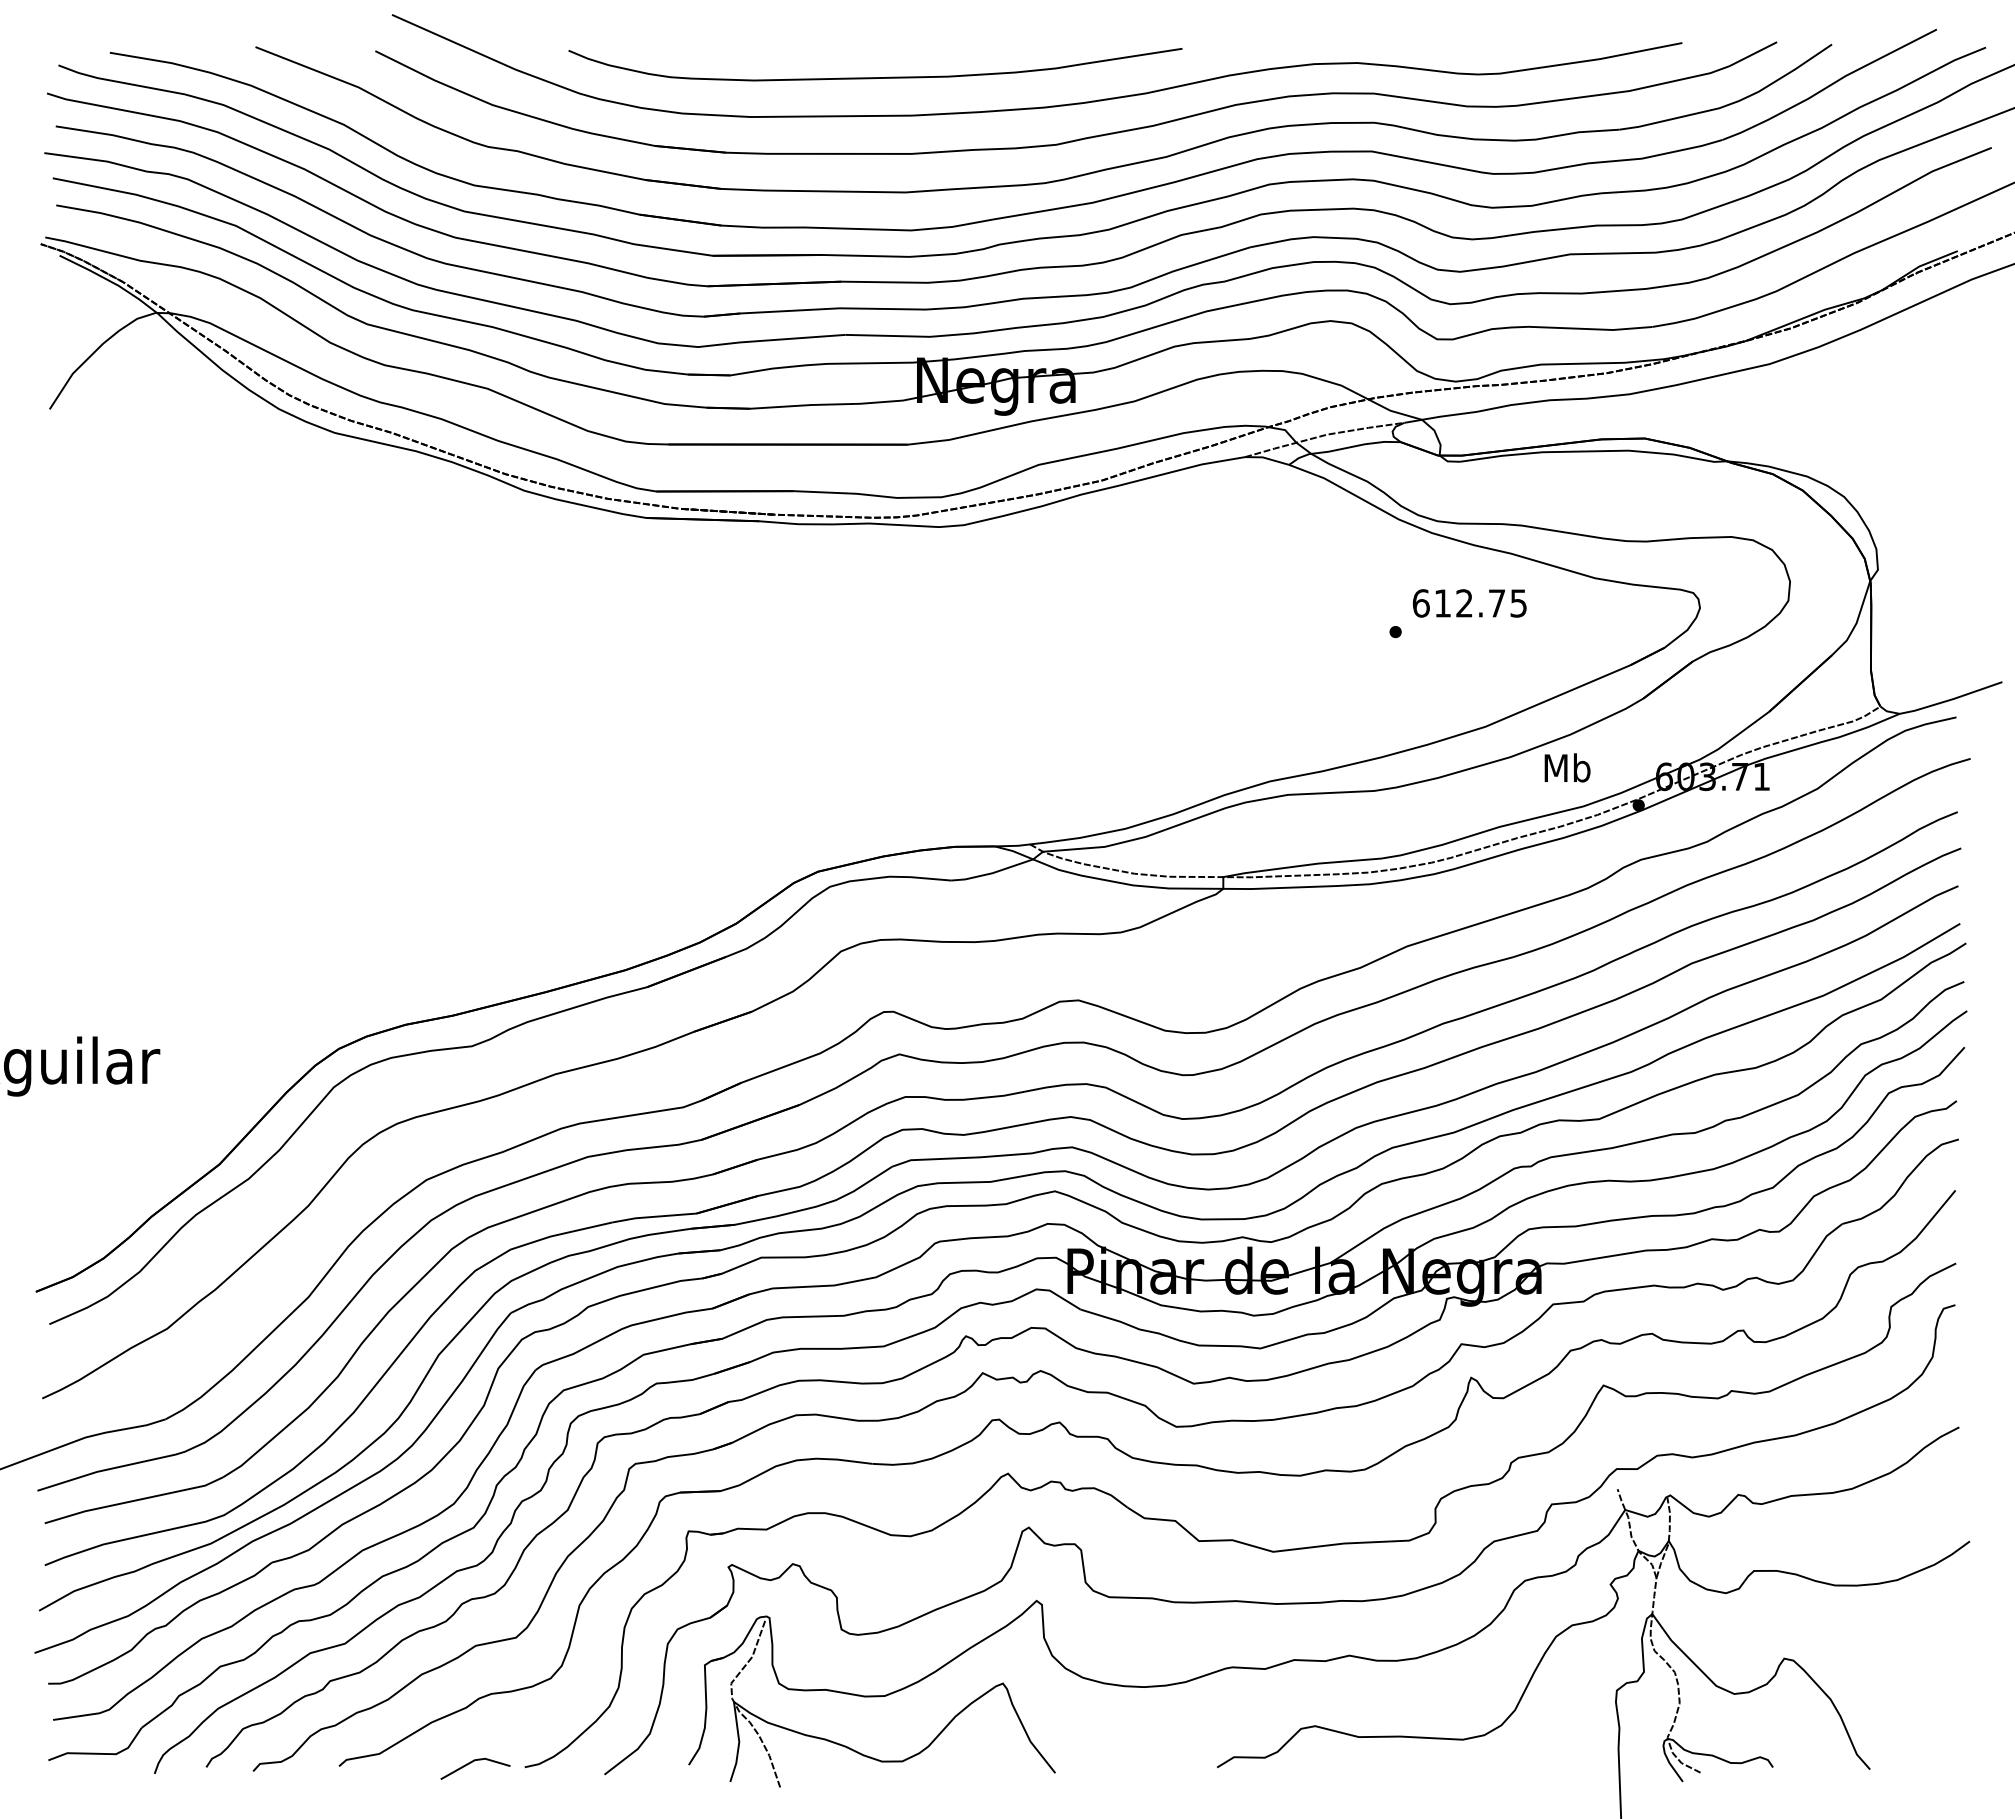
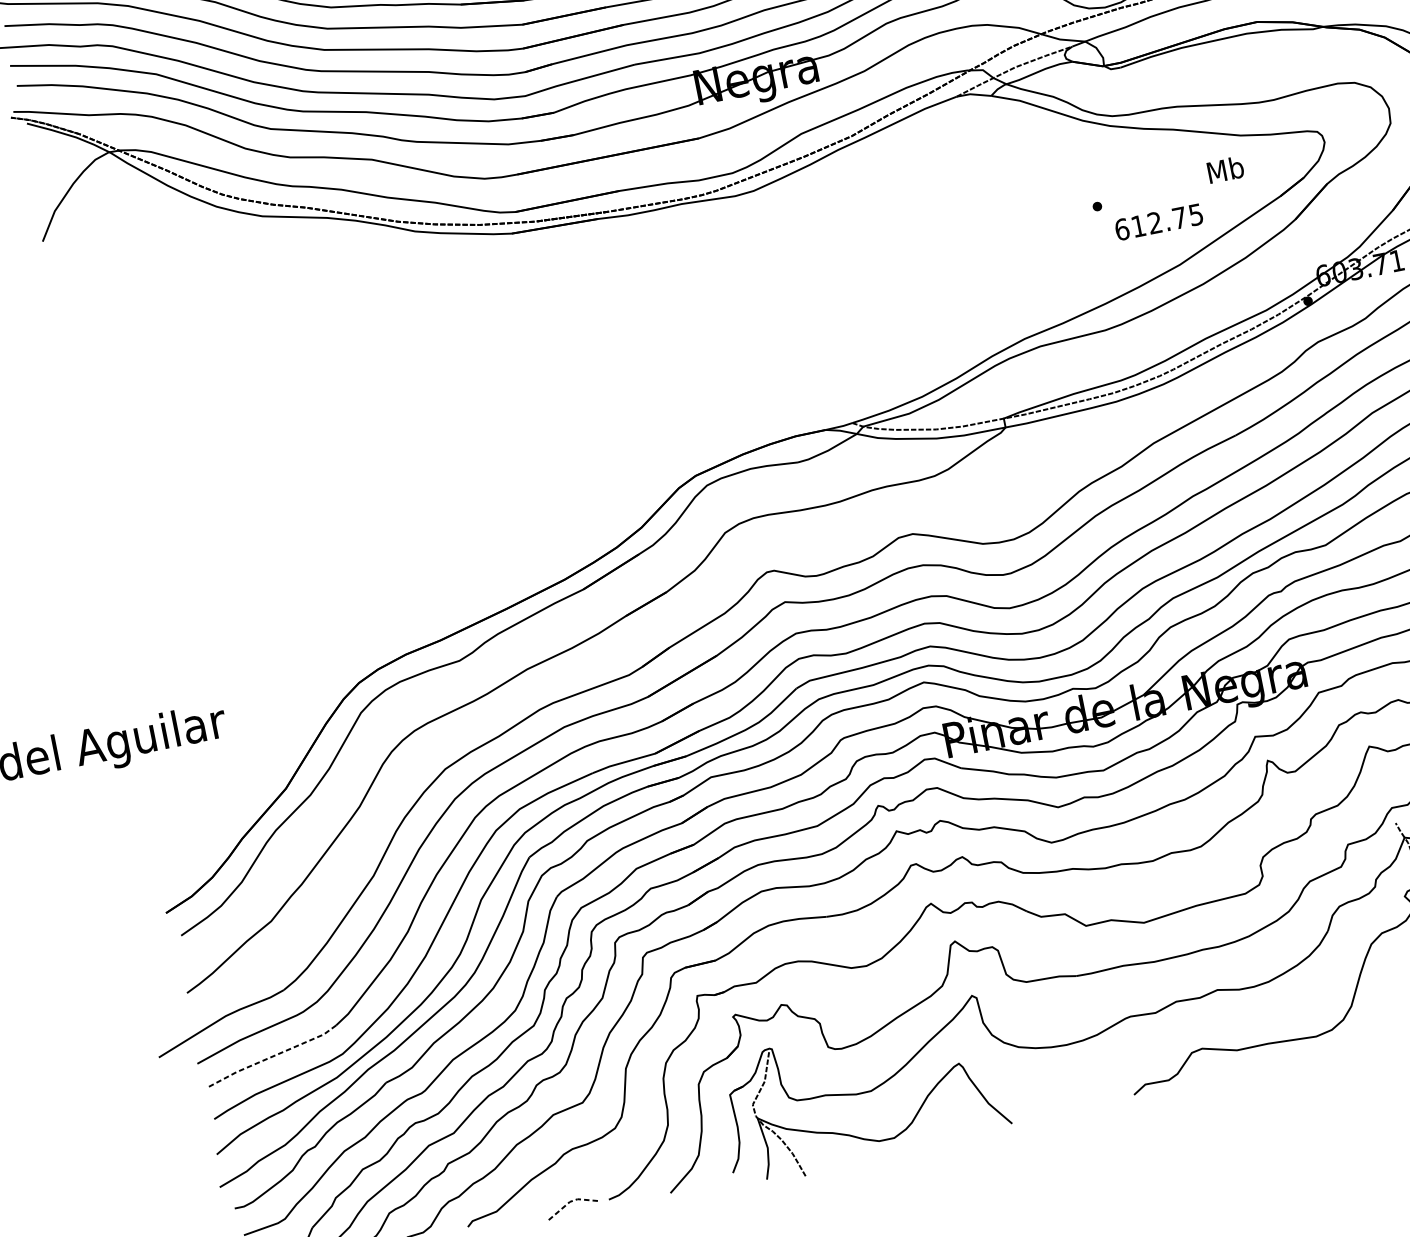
text: (1469, 603) -> (1158, 222), moved
text: (1567, 767) -> (1225, 169), moved
line: (133, 1500) -> (271, 1056), solid -> dashed
line: (474, 1760) -> (569, 1202), solid -> dashed

